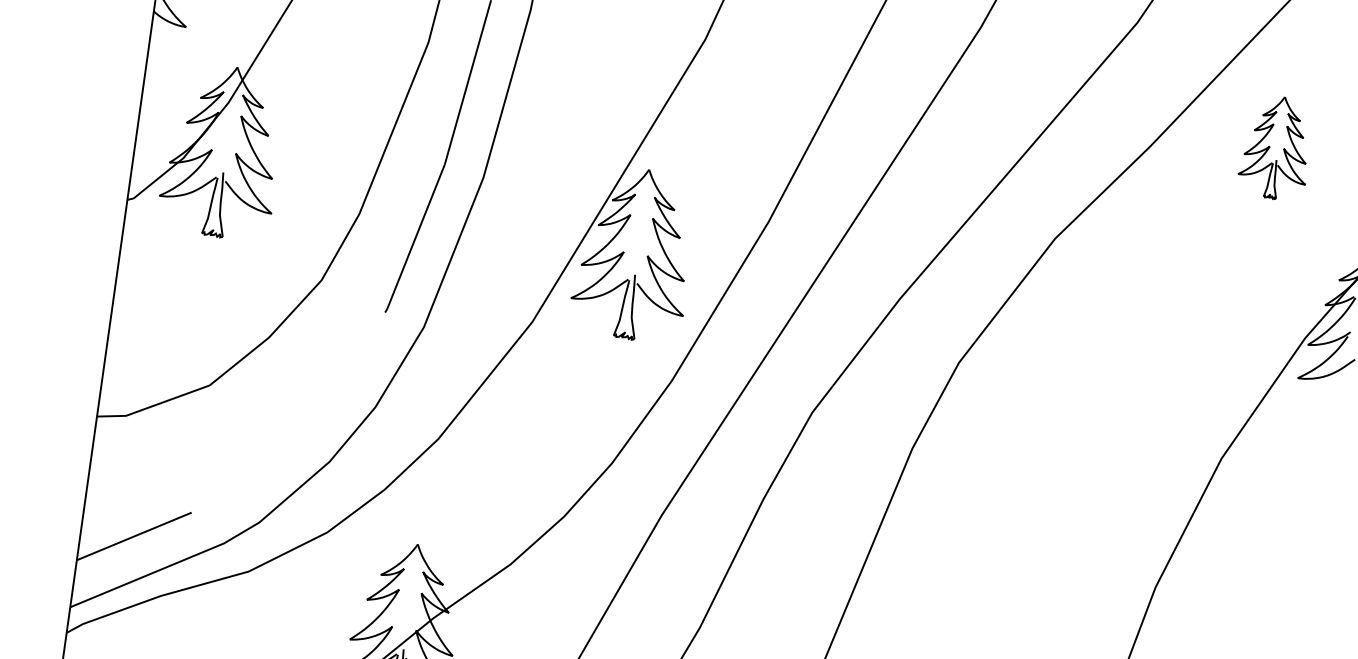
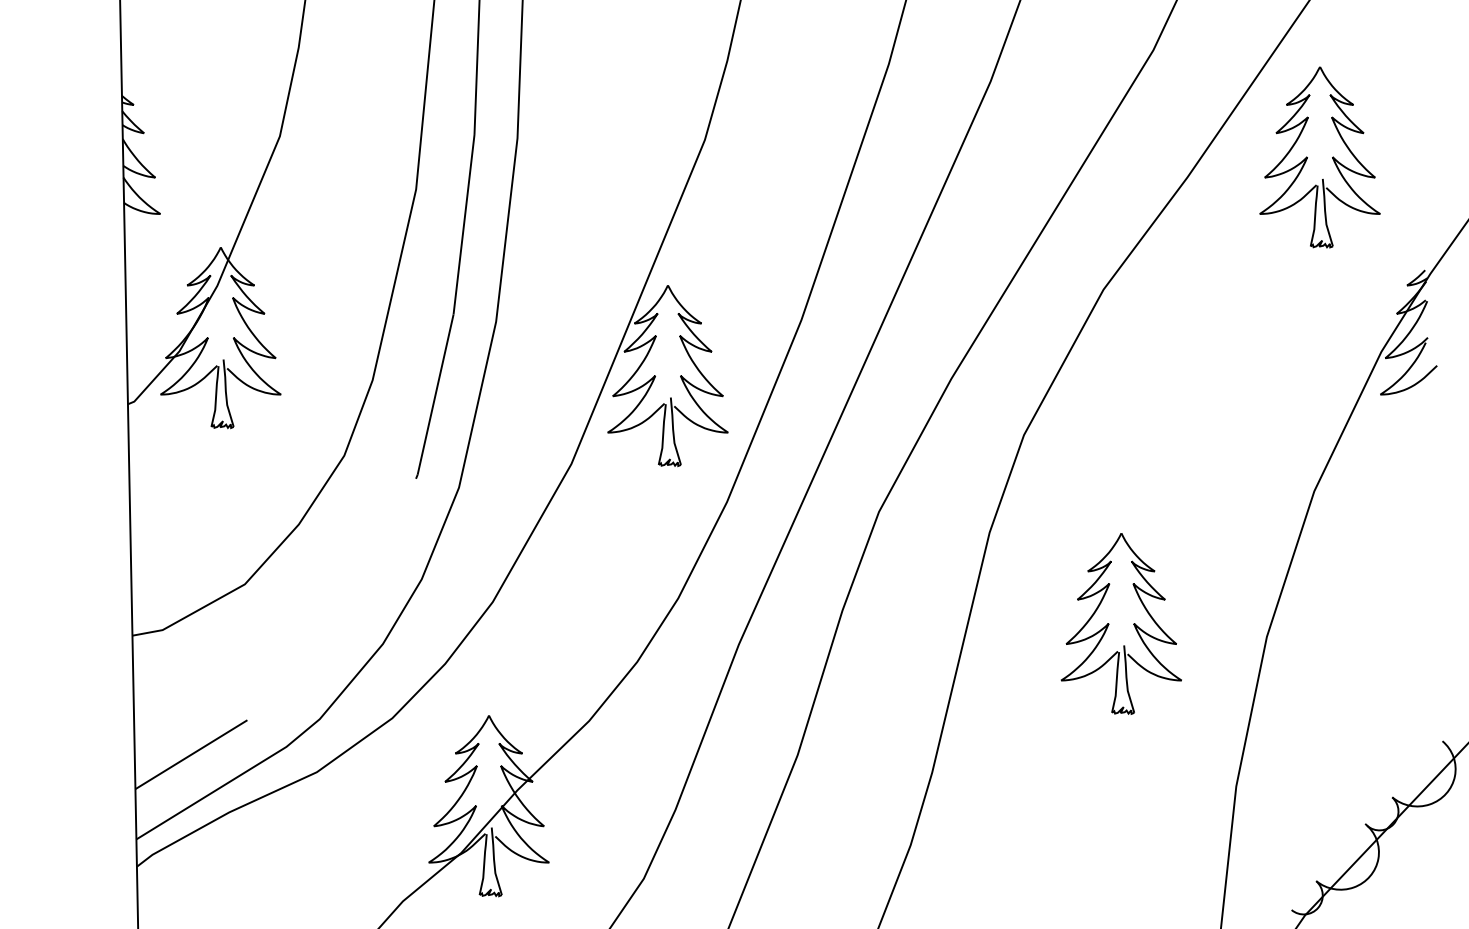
part: (1276, 147) -> (1319, 157), size x1.67
part: (1010, 551) -> (1109, 623), added

